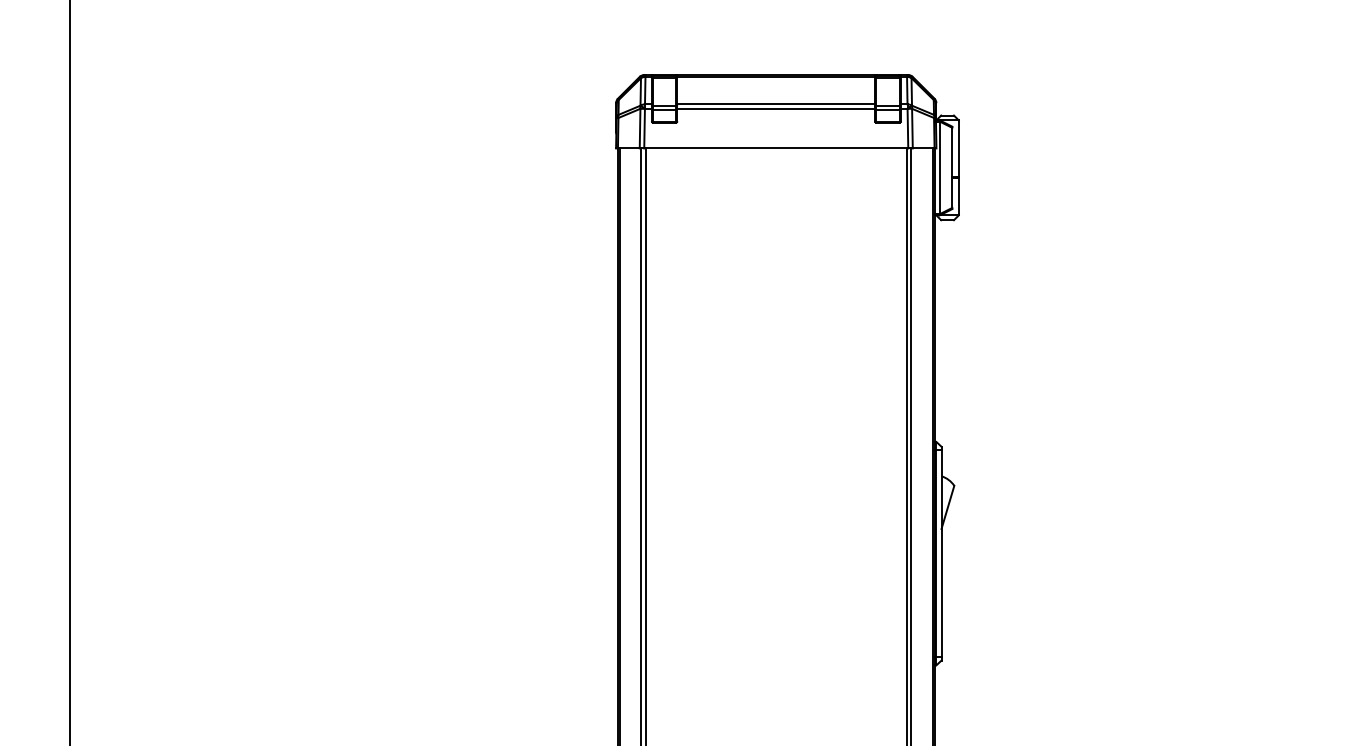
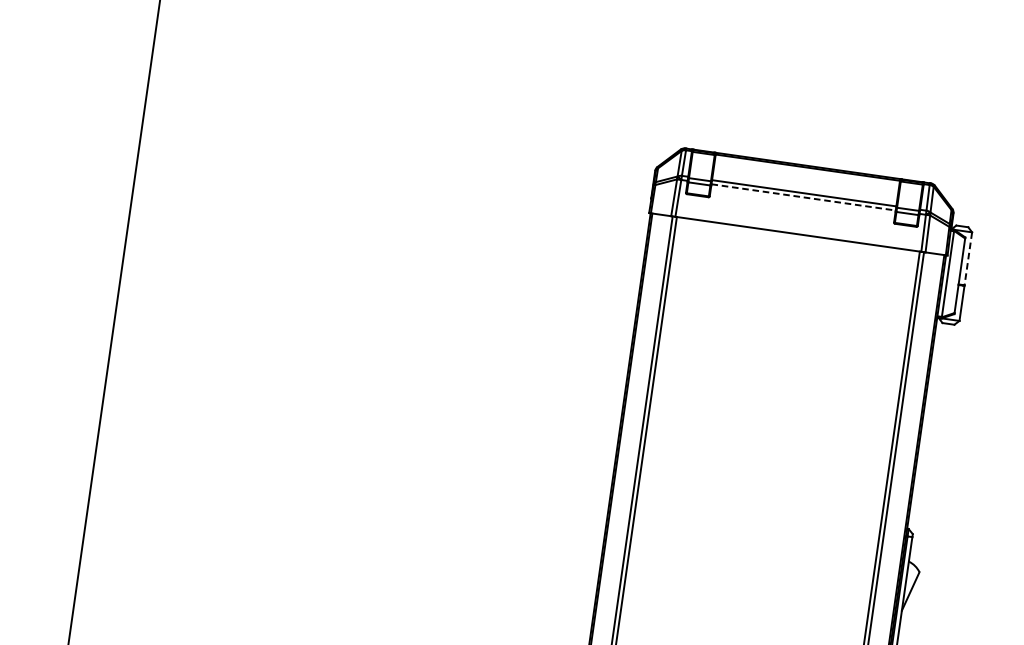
line: (776, 108) -> (803, 197), solid -> dashed
line: (958, 149) -> (967, 259), solid -> dashed

